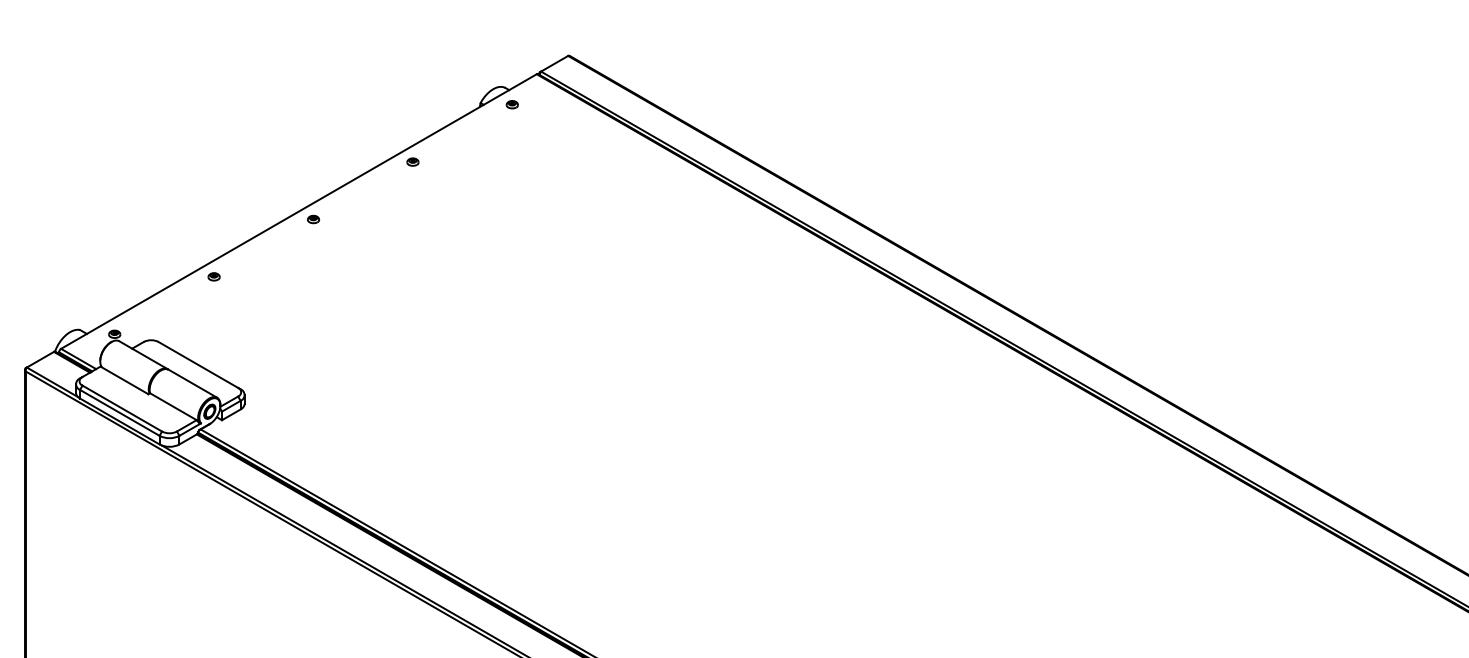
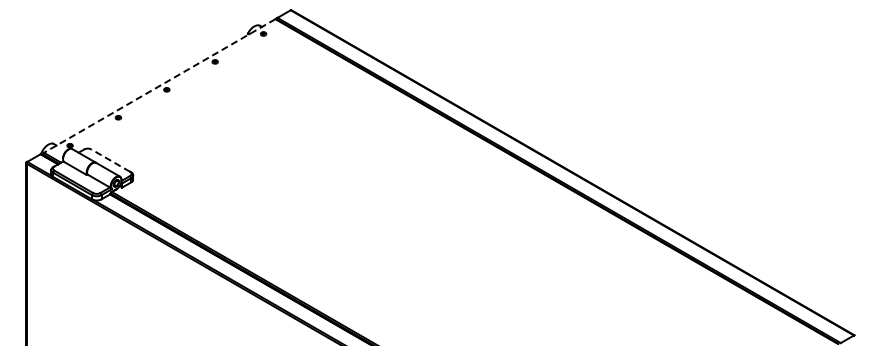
line: (298, 212) -> (159, 86), solid -> dashed
line: (197, 364) -> (110, 160), solid -> dashed

